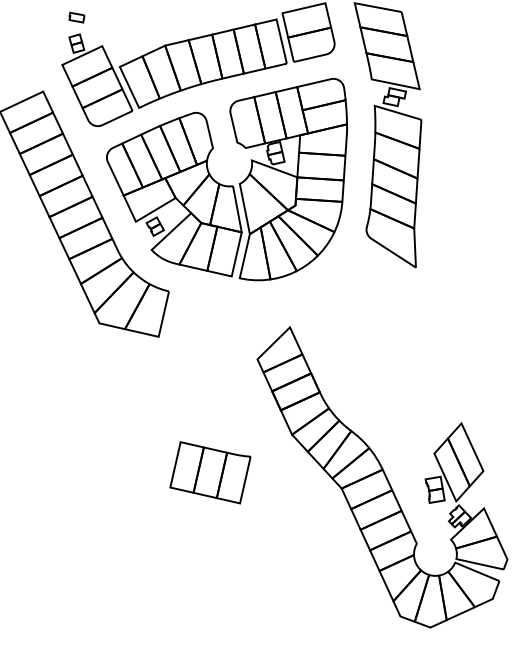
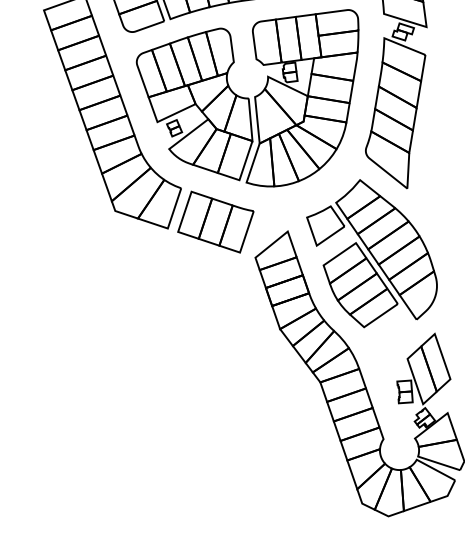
part: (383, 343) -> (371, 254), added
part: (210, 472) -> (215, 221), moved

